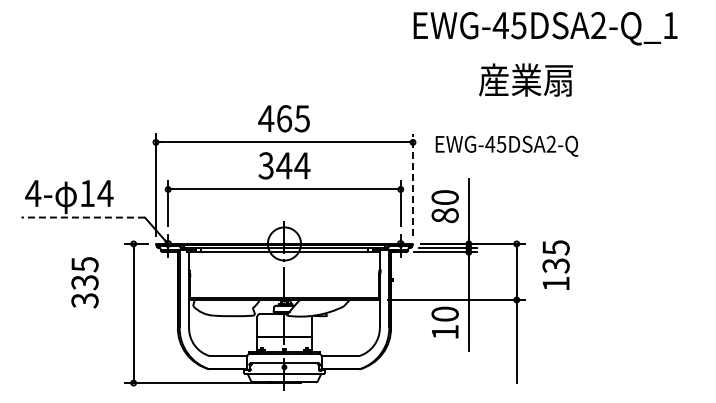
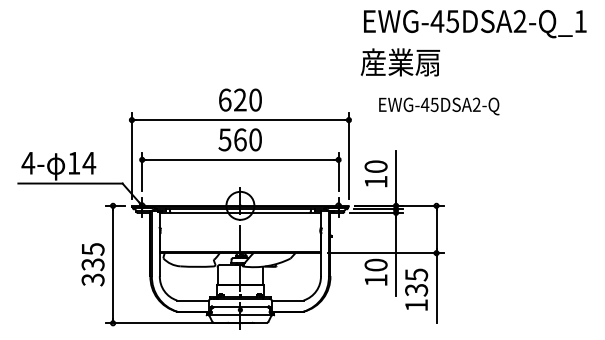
text: (545, 28) -> (475, 23), moved
text: (525, 79) -> (400, 61), moved
text: (283, 118) -> (239, 99), 465 -> 620
text: (506, 145) -> (438, 105), moved
text: (284, 165) -> (240, 139), 344 -> 560
line: (412, 184) -> (348, 155), dashed -> solid
text: (444, 215) -> (375, 181), 80 -> 10
line: (83, 217) -> (70, 183), dashed -> solid
text: (555, 264) -> (416, 289), moved
text: (84, 282) -> (92, 264), moved

